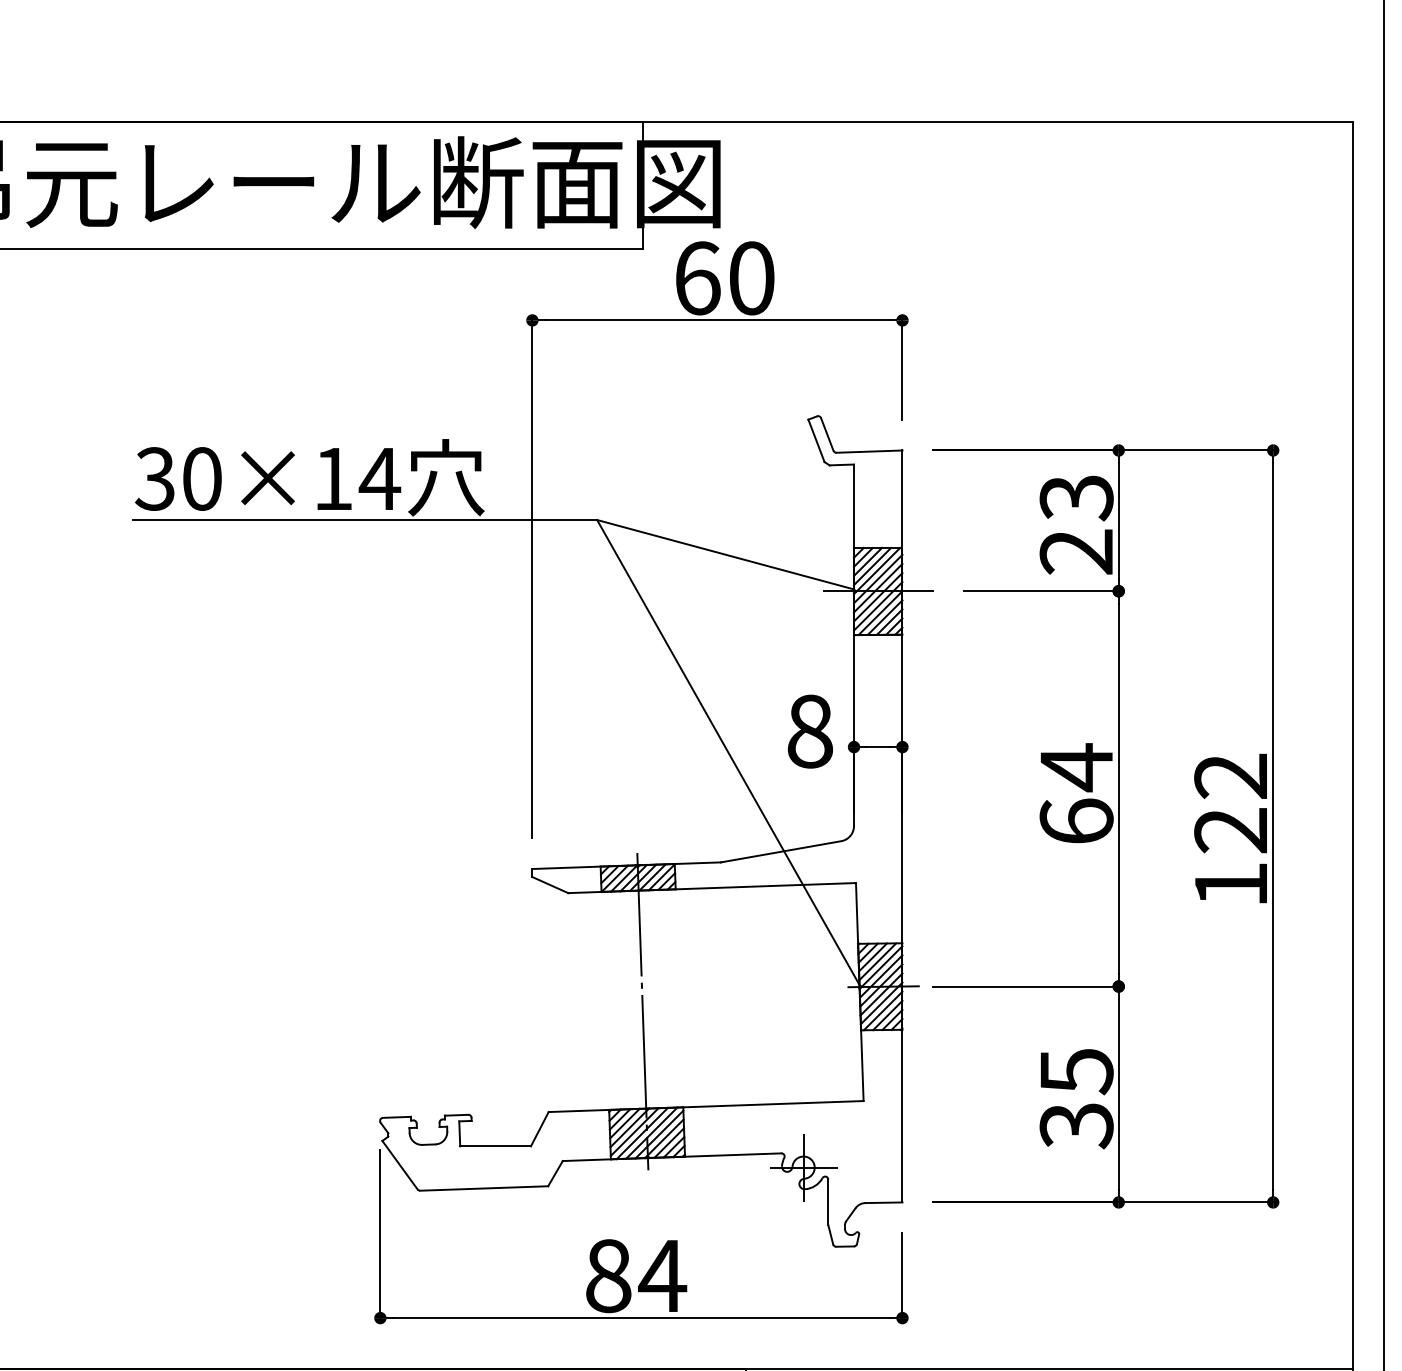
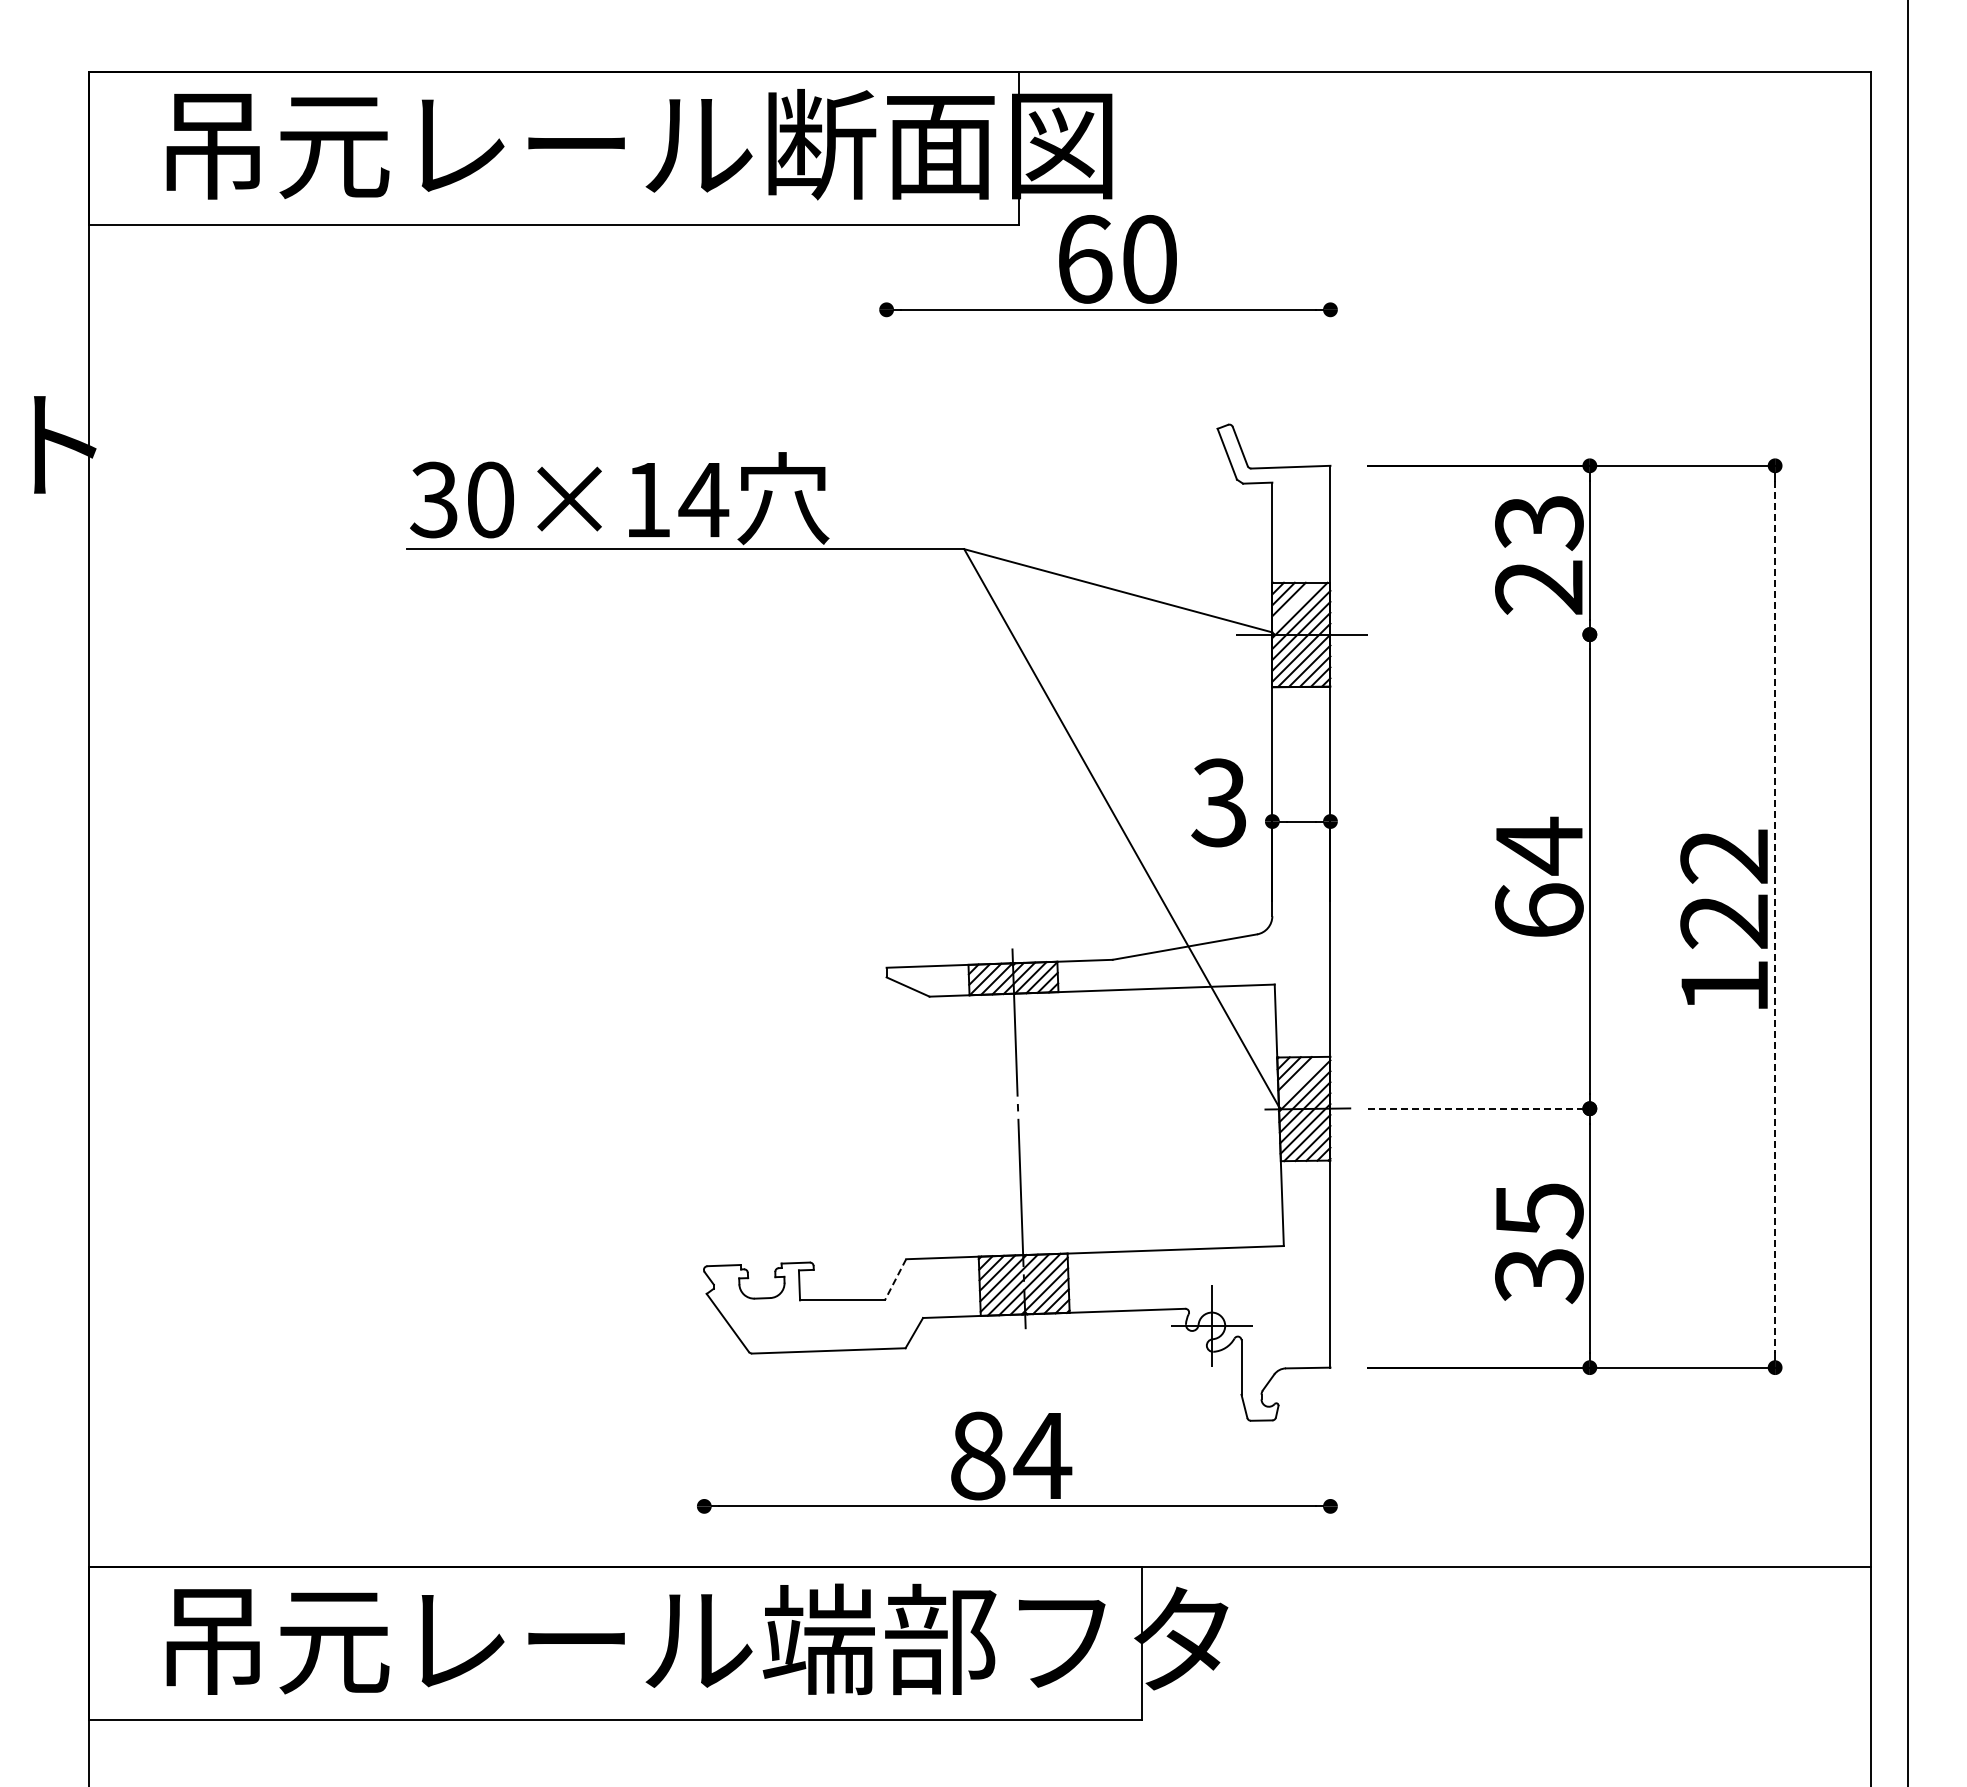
line: (902, 369) -> (1330, 368), removed
line: (872, 566) -> (1294, 604), removed
line: (532, 578) -> (886, 619), removed
line: (1040, 591) -> (1496, 634), removed
text: (809, 731) -> (1219, 802), 8 -> 3
line: (1273, 827) -> (1775, 917), solid -> dashed
line: (877, 961) -> (1300, 1078), removed
line: (1026, 986) -> (1479, 1108), solid -> dashed
line: (539, 1129) -> (895, 1280), solid -> dashed
line: (380, 1234) -> (704, 1405), removed
line: (902, 1275) -> (1330, 1455), removed

